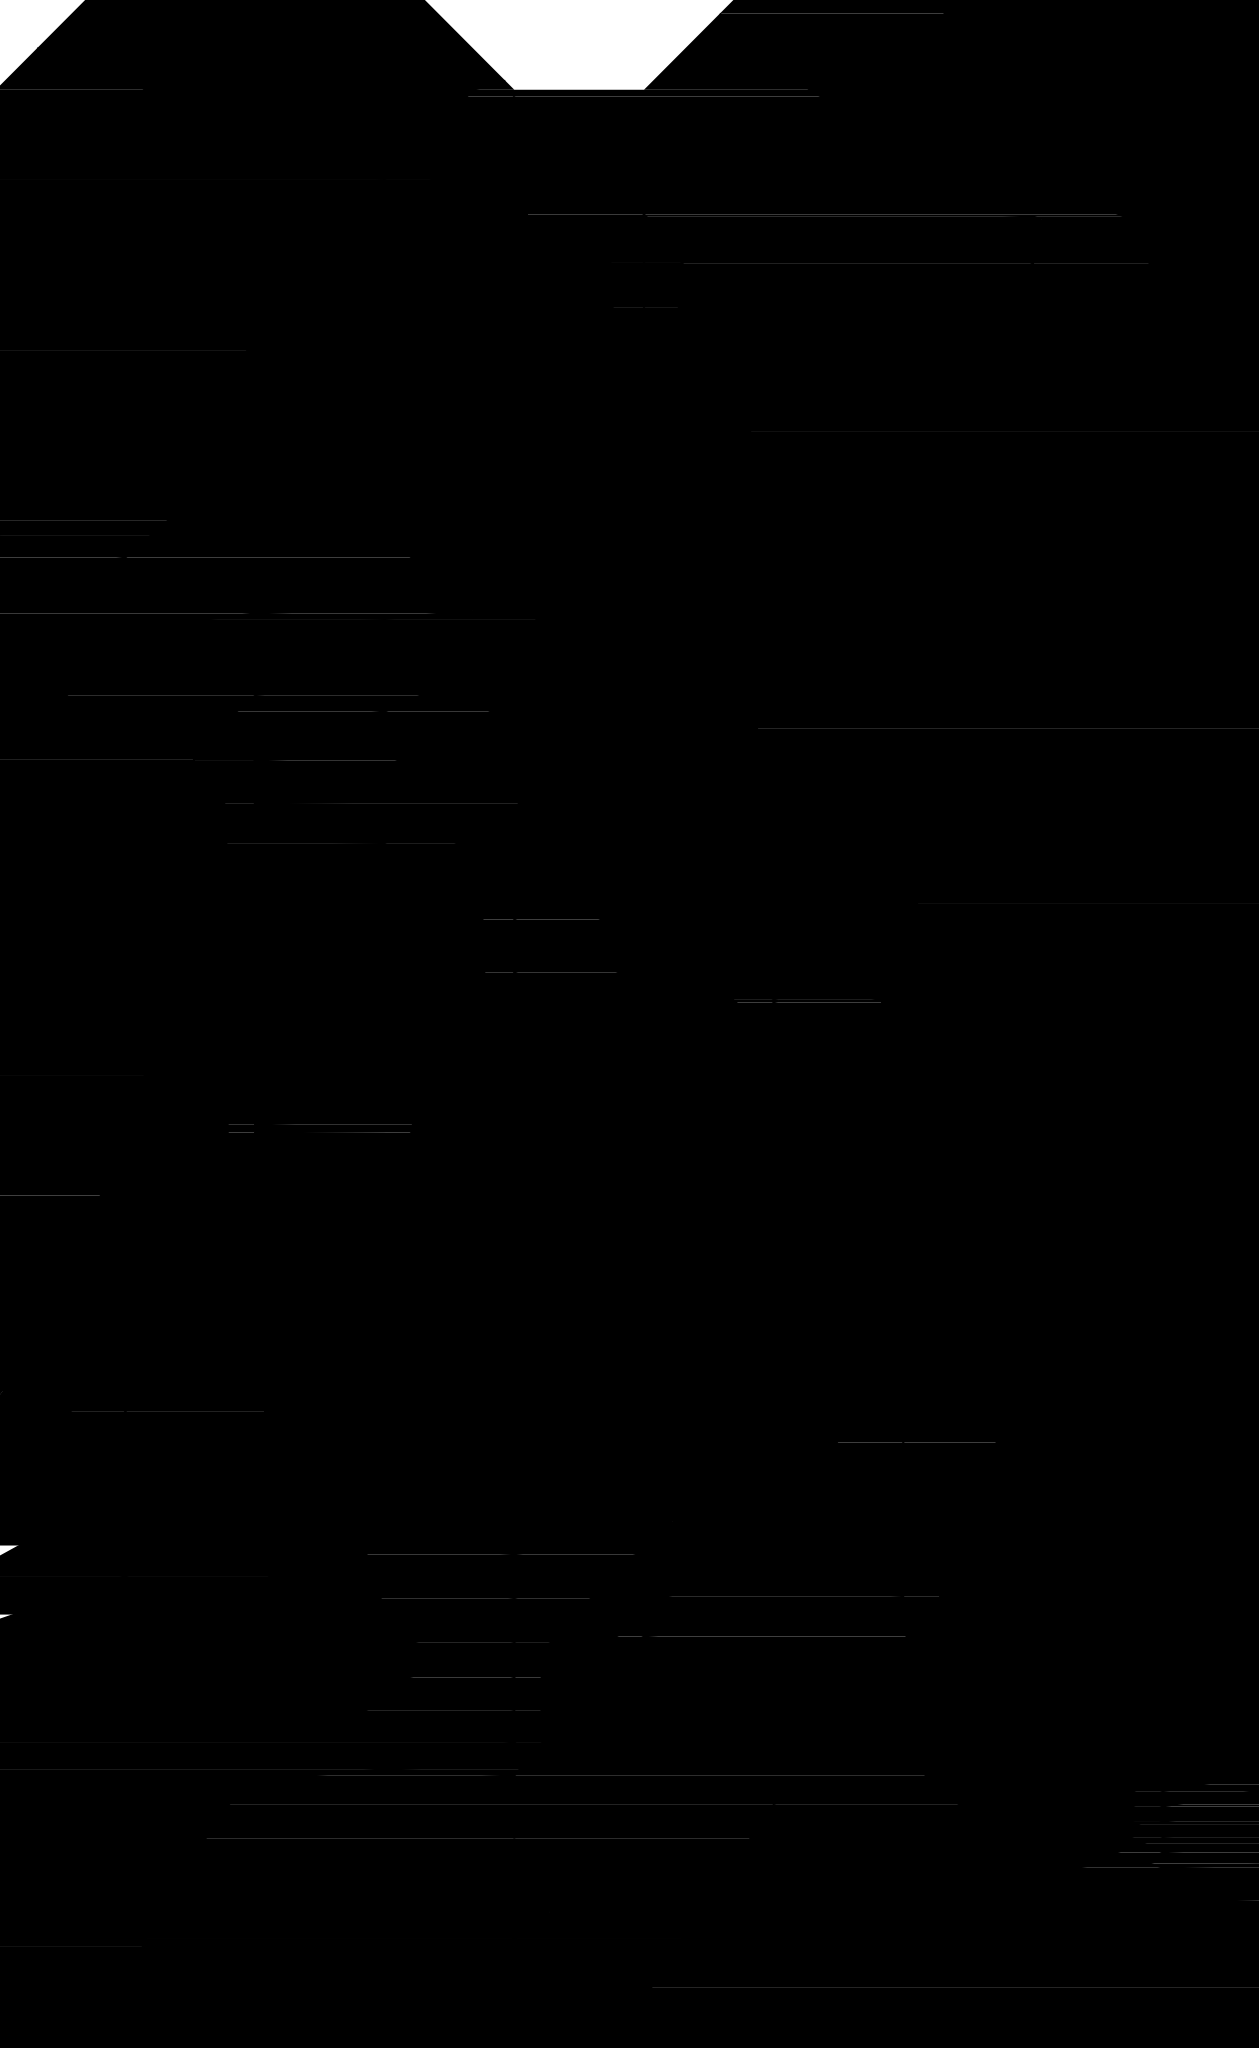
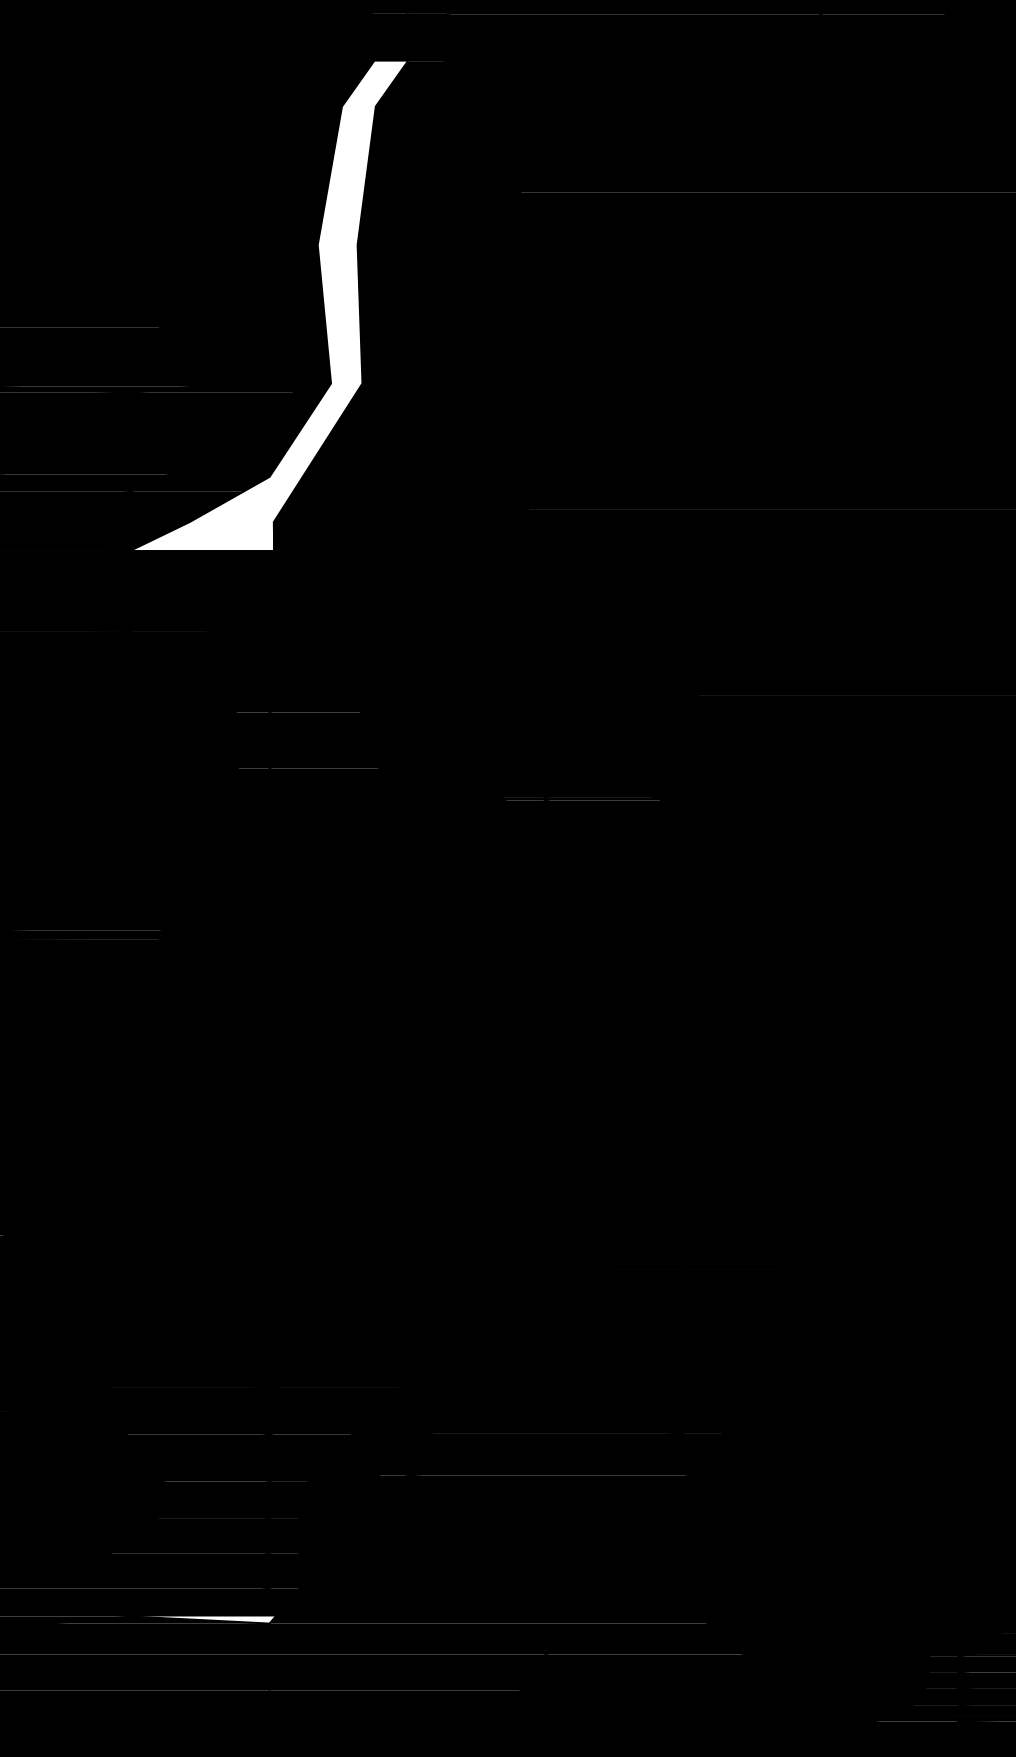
fill: (513, 537) -> (268, 305), removed
fill: (451, 1772) -> (202, 1620), removed

